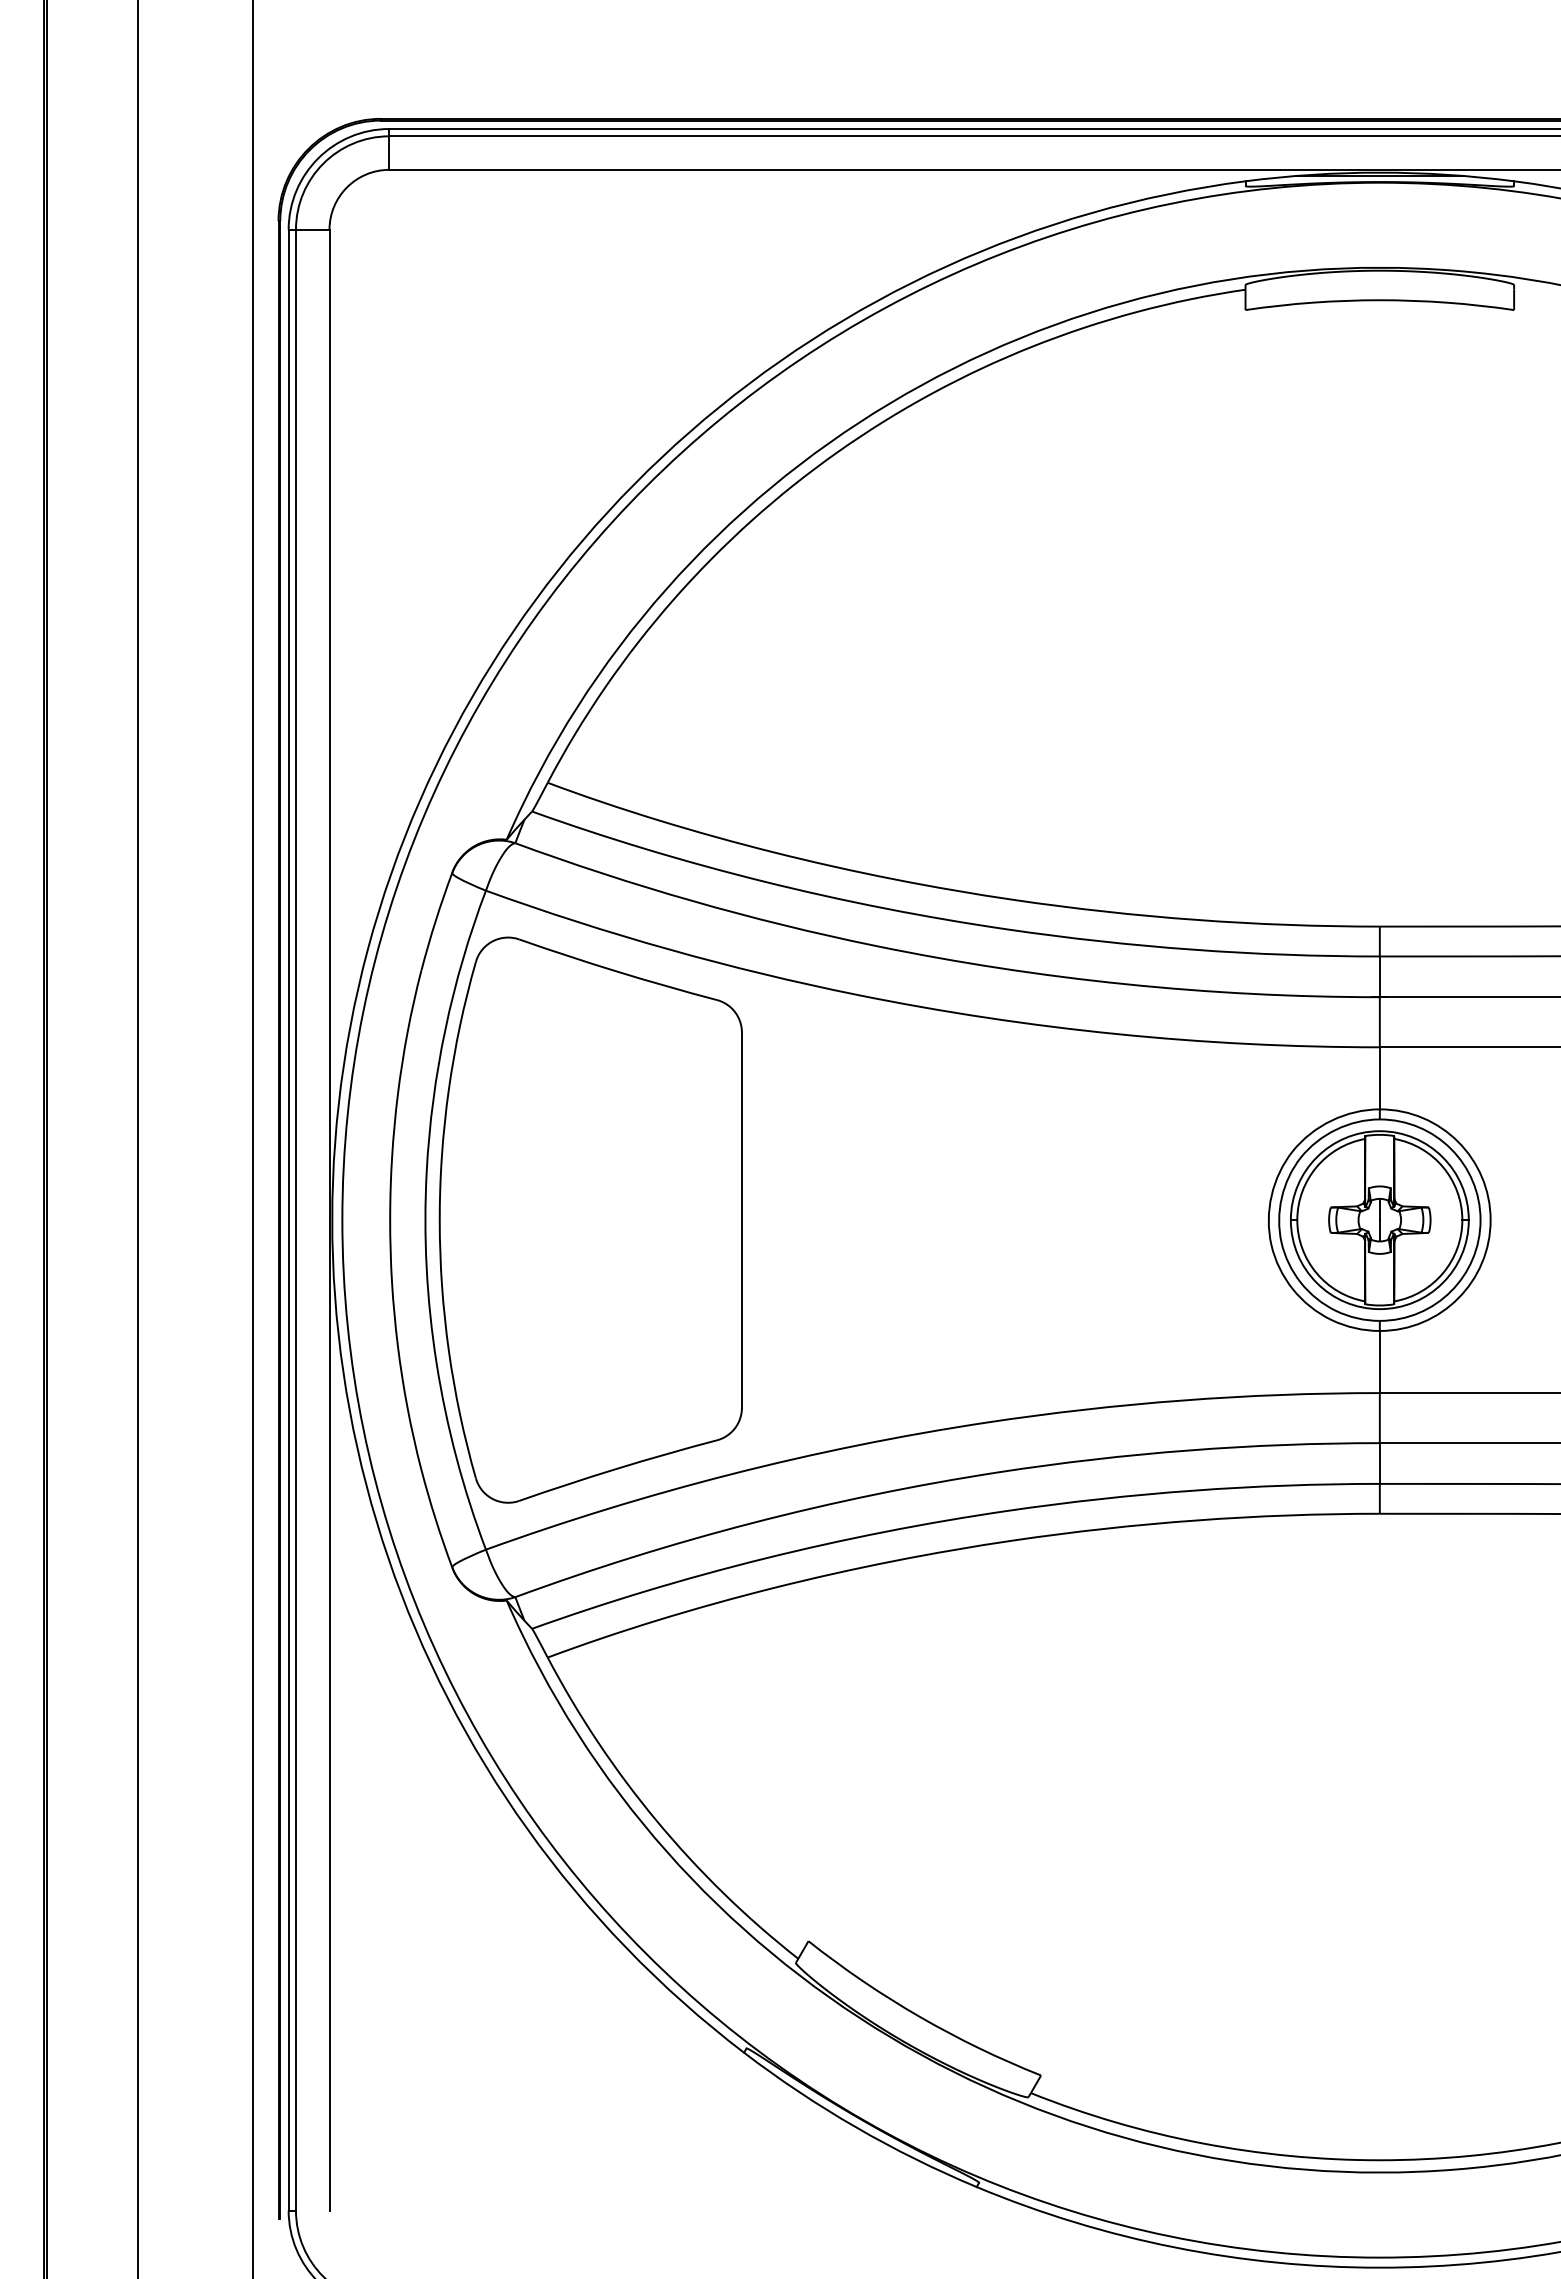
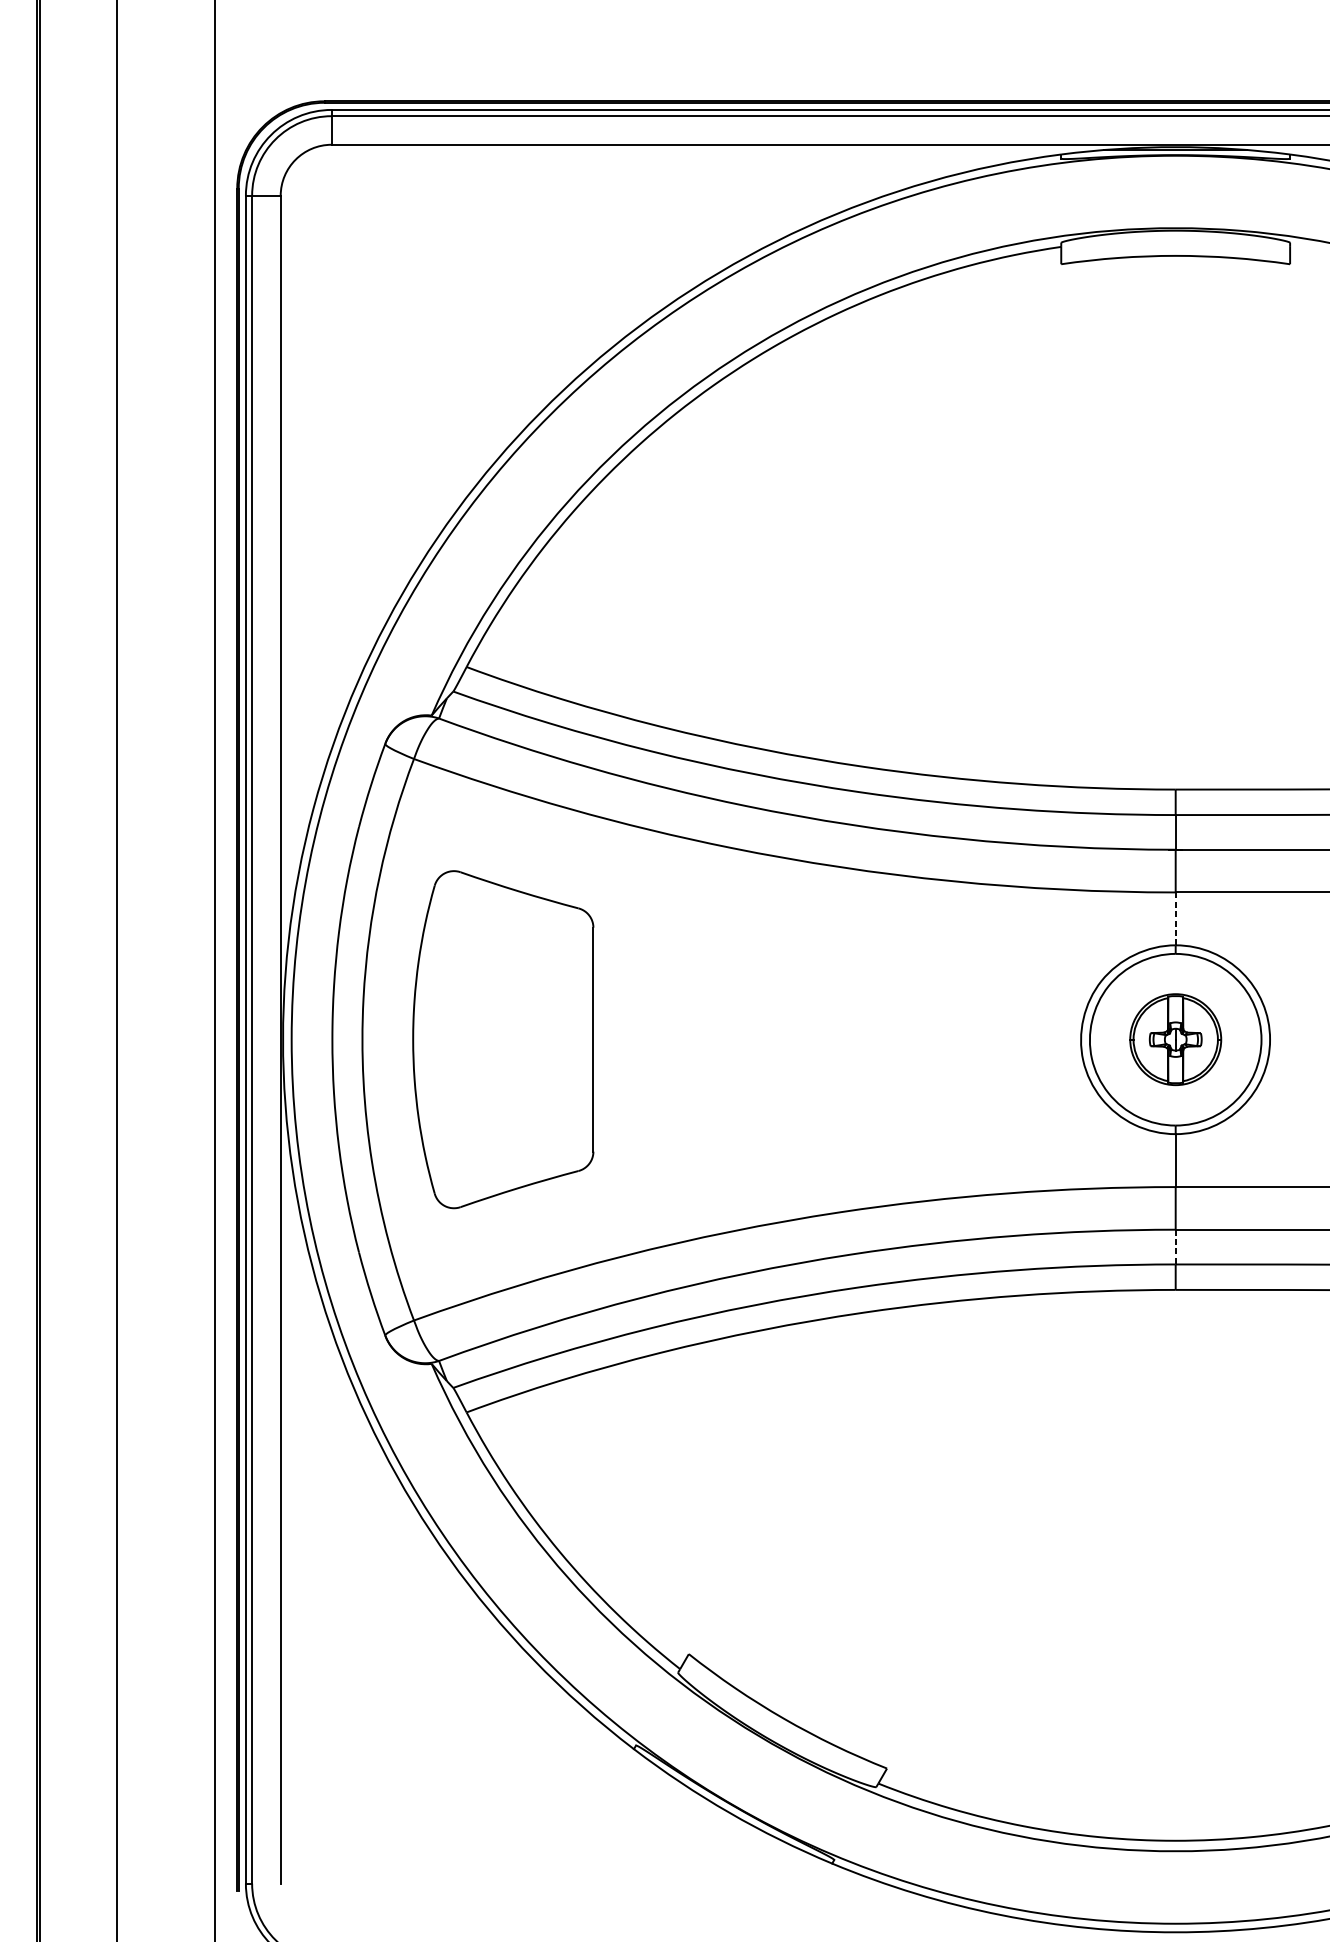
line: (1379, 1078) -> (1175, 919), solid -> dashed
part: (590, 1219) -> (503, 1039), size x0.7
part: (1379, 1219) -> (1175, 1039), size x0.6
line: (1379, 1464) -> (1175, 1247), solid -> dashed

